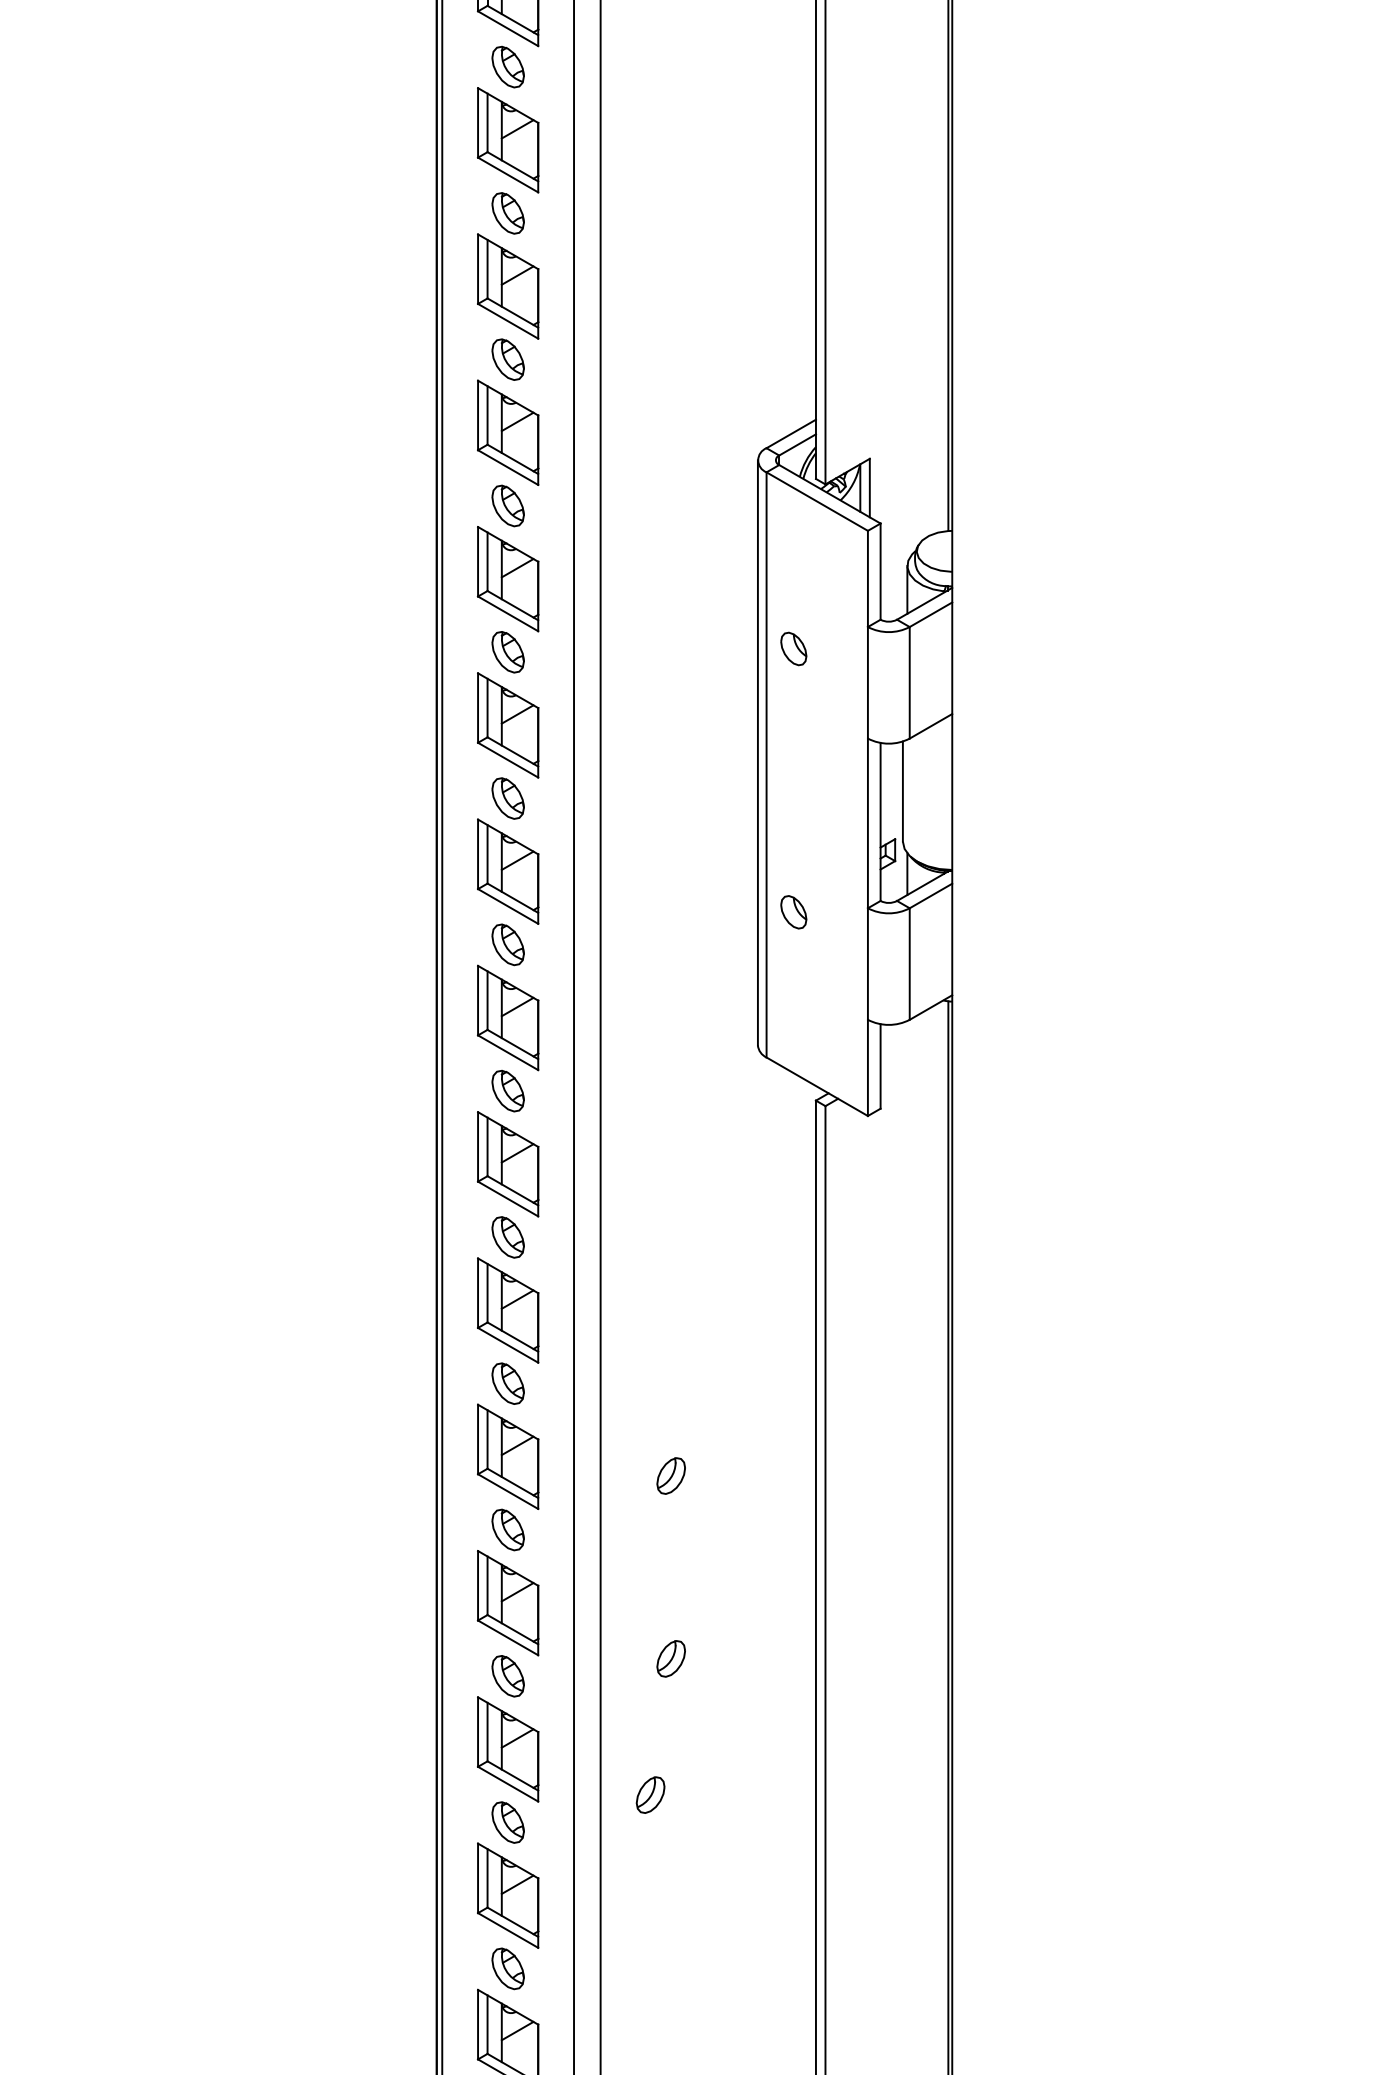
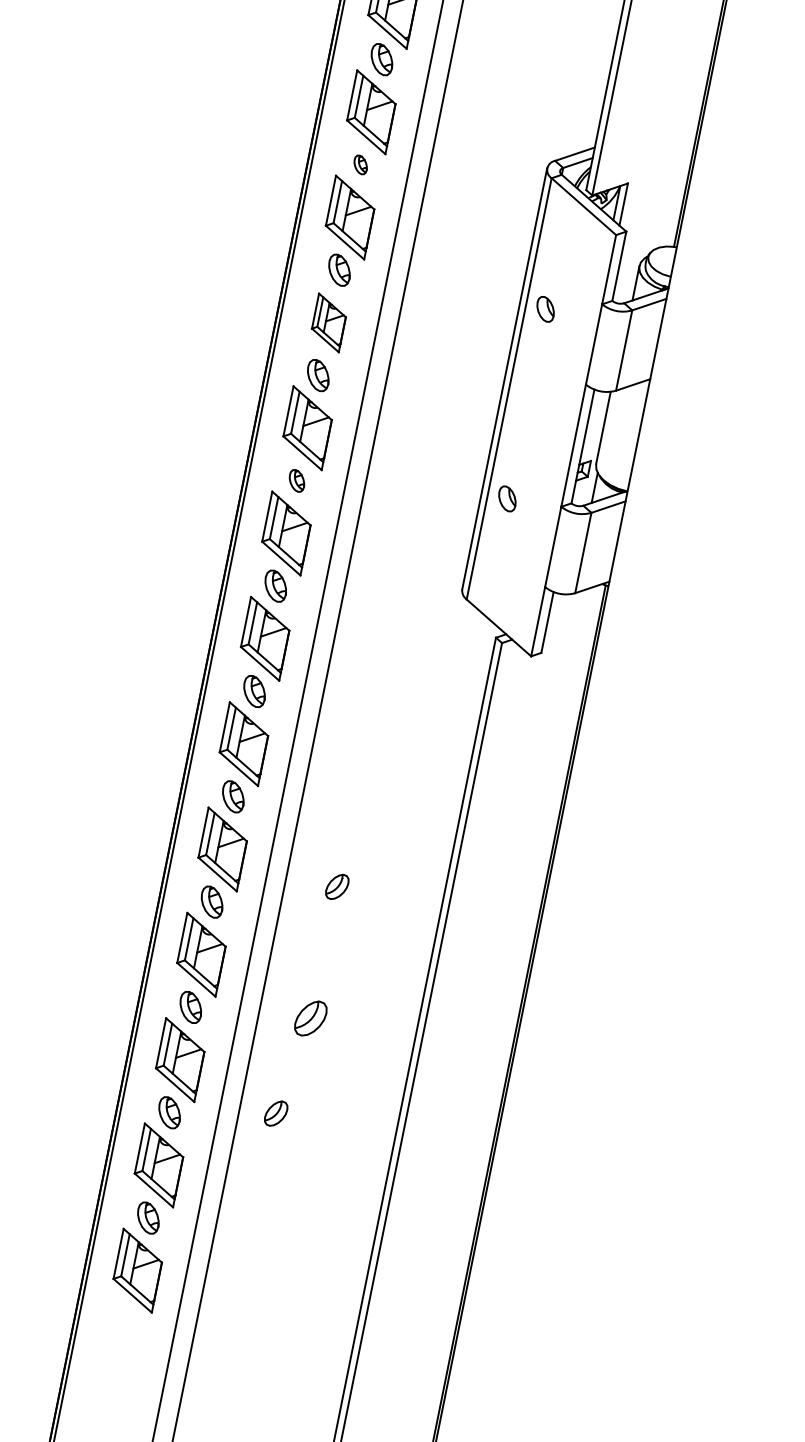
part: (507, 505) -> (360, 164), size x0.6
part: (508, 725) -> (329, 323), size x0.7
part: (507, 944) -> (296, 480), size x0.7
part: (670, 1658) -> (310, 1018), size x1.4

